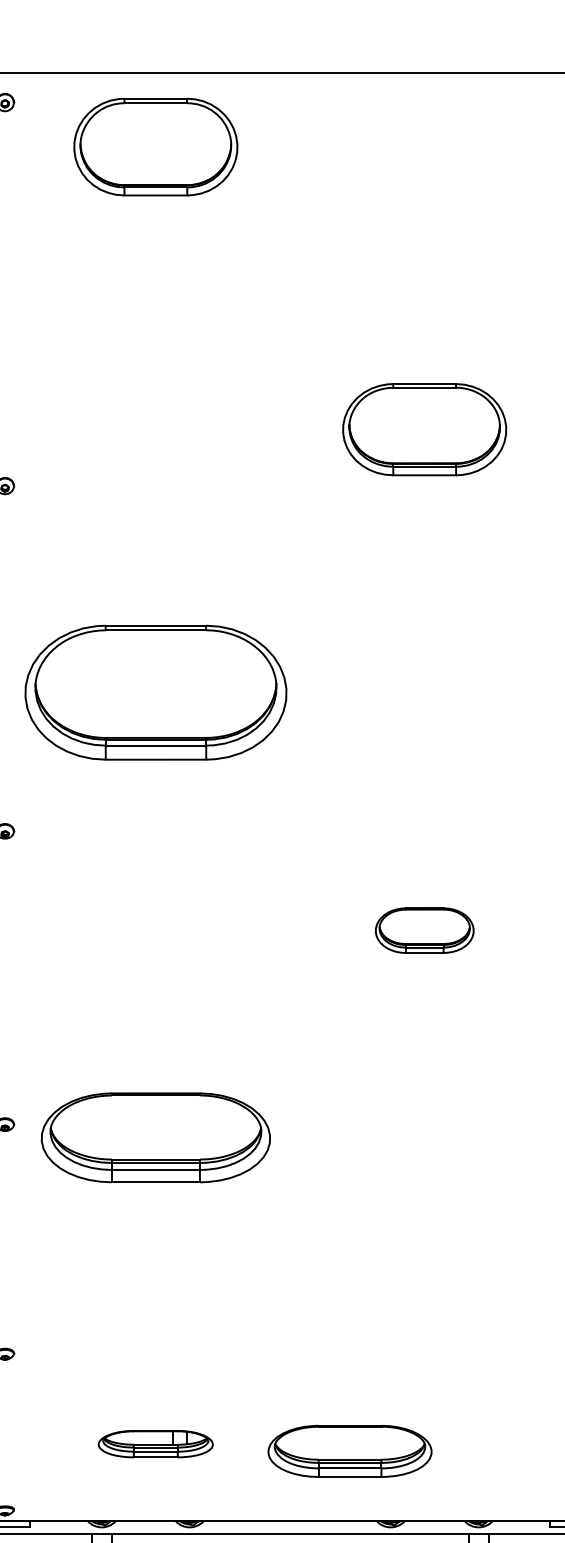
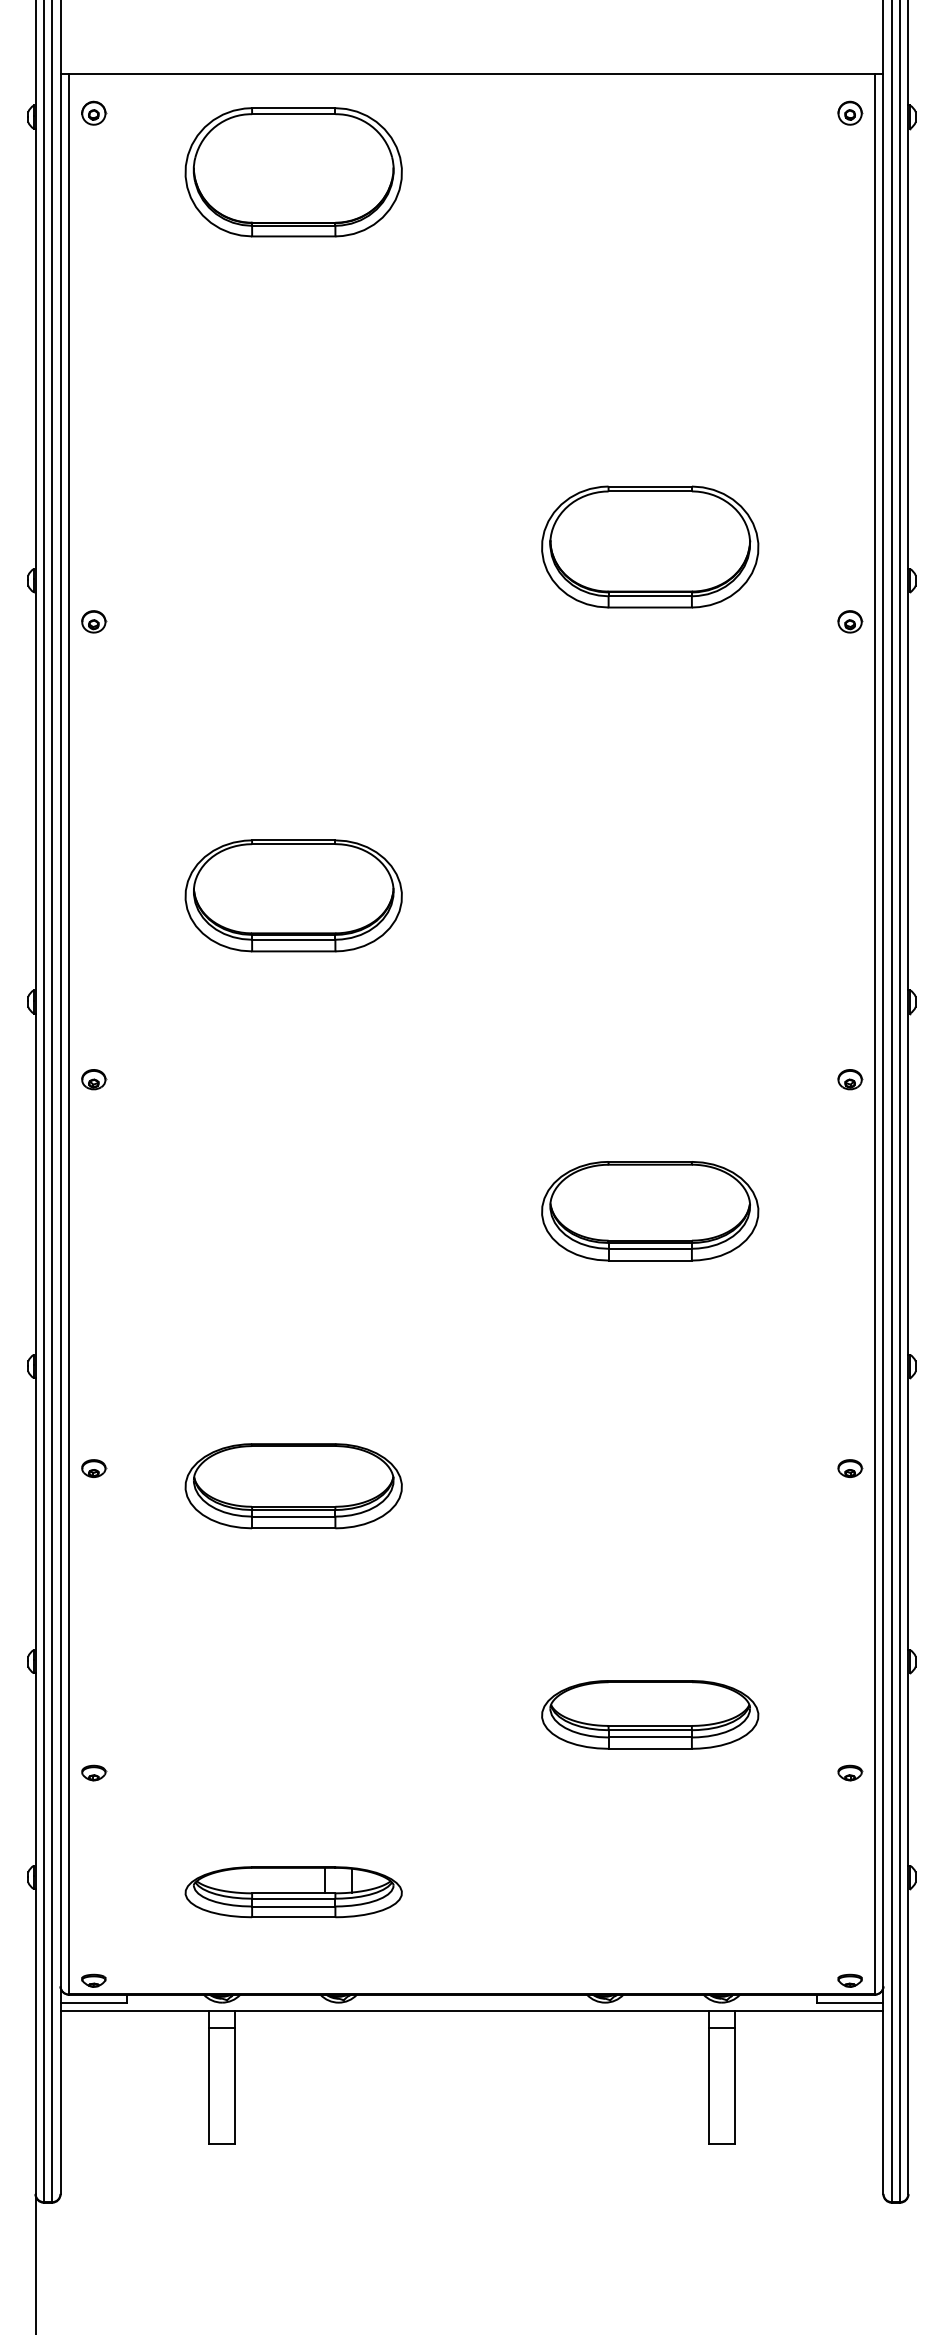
part: (155, 692) -> (293, 895), size x0.62
part: (424, 930) -> (650, 1211), size x1.67
part: (155, 1138) -> (293, 1486), size x0.71
part: (155, 1444) -> (293, 1892), size x1.43
part: (350, 1451) -> (650, 1714), moved

